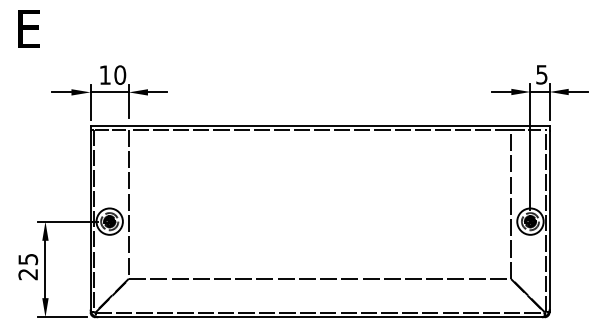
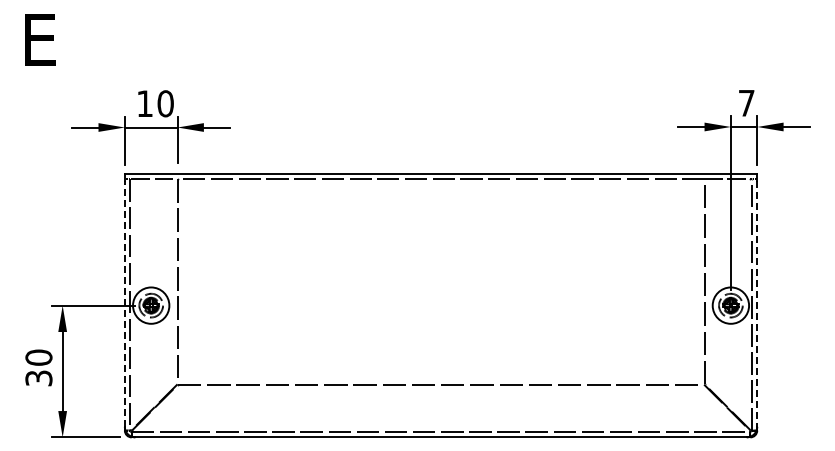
text: (541, 74) -> (746, 103), 5 -> 7
line: (90, 220) -> (124, 303), solid -> dashed
line: (549, 220) -> (757, 304), solid -> dashed
text: (27, 266) -> (38, 367), 25 -> 30

